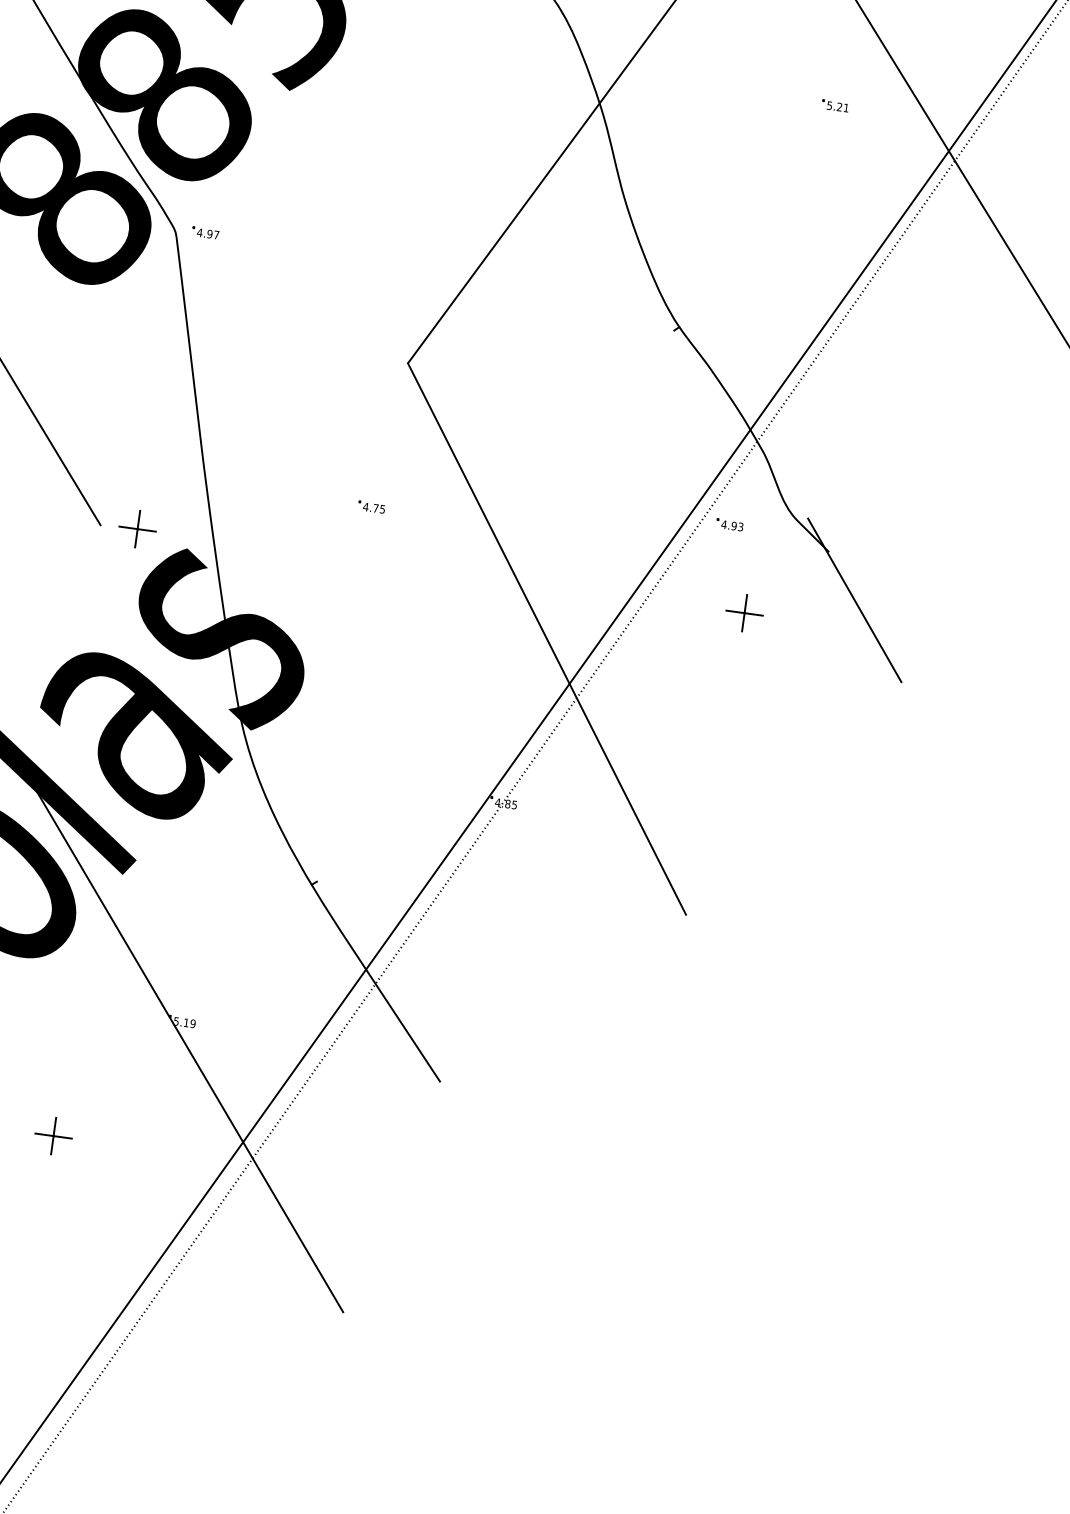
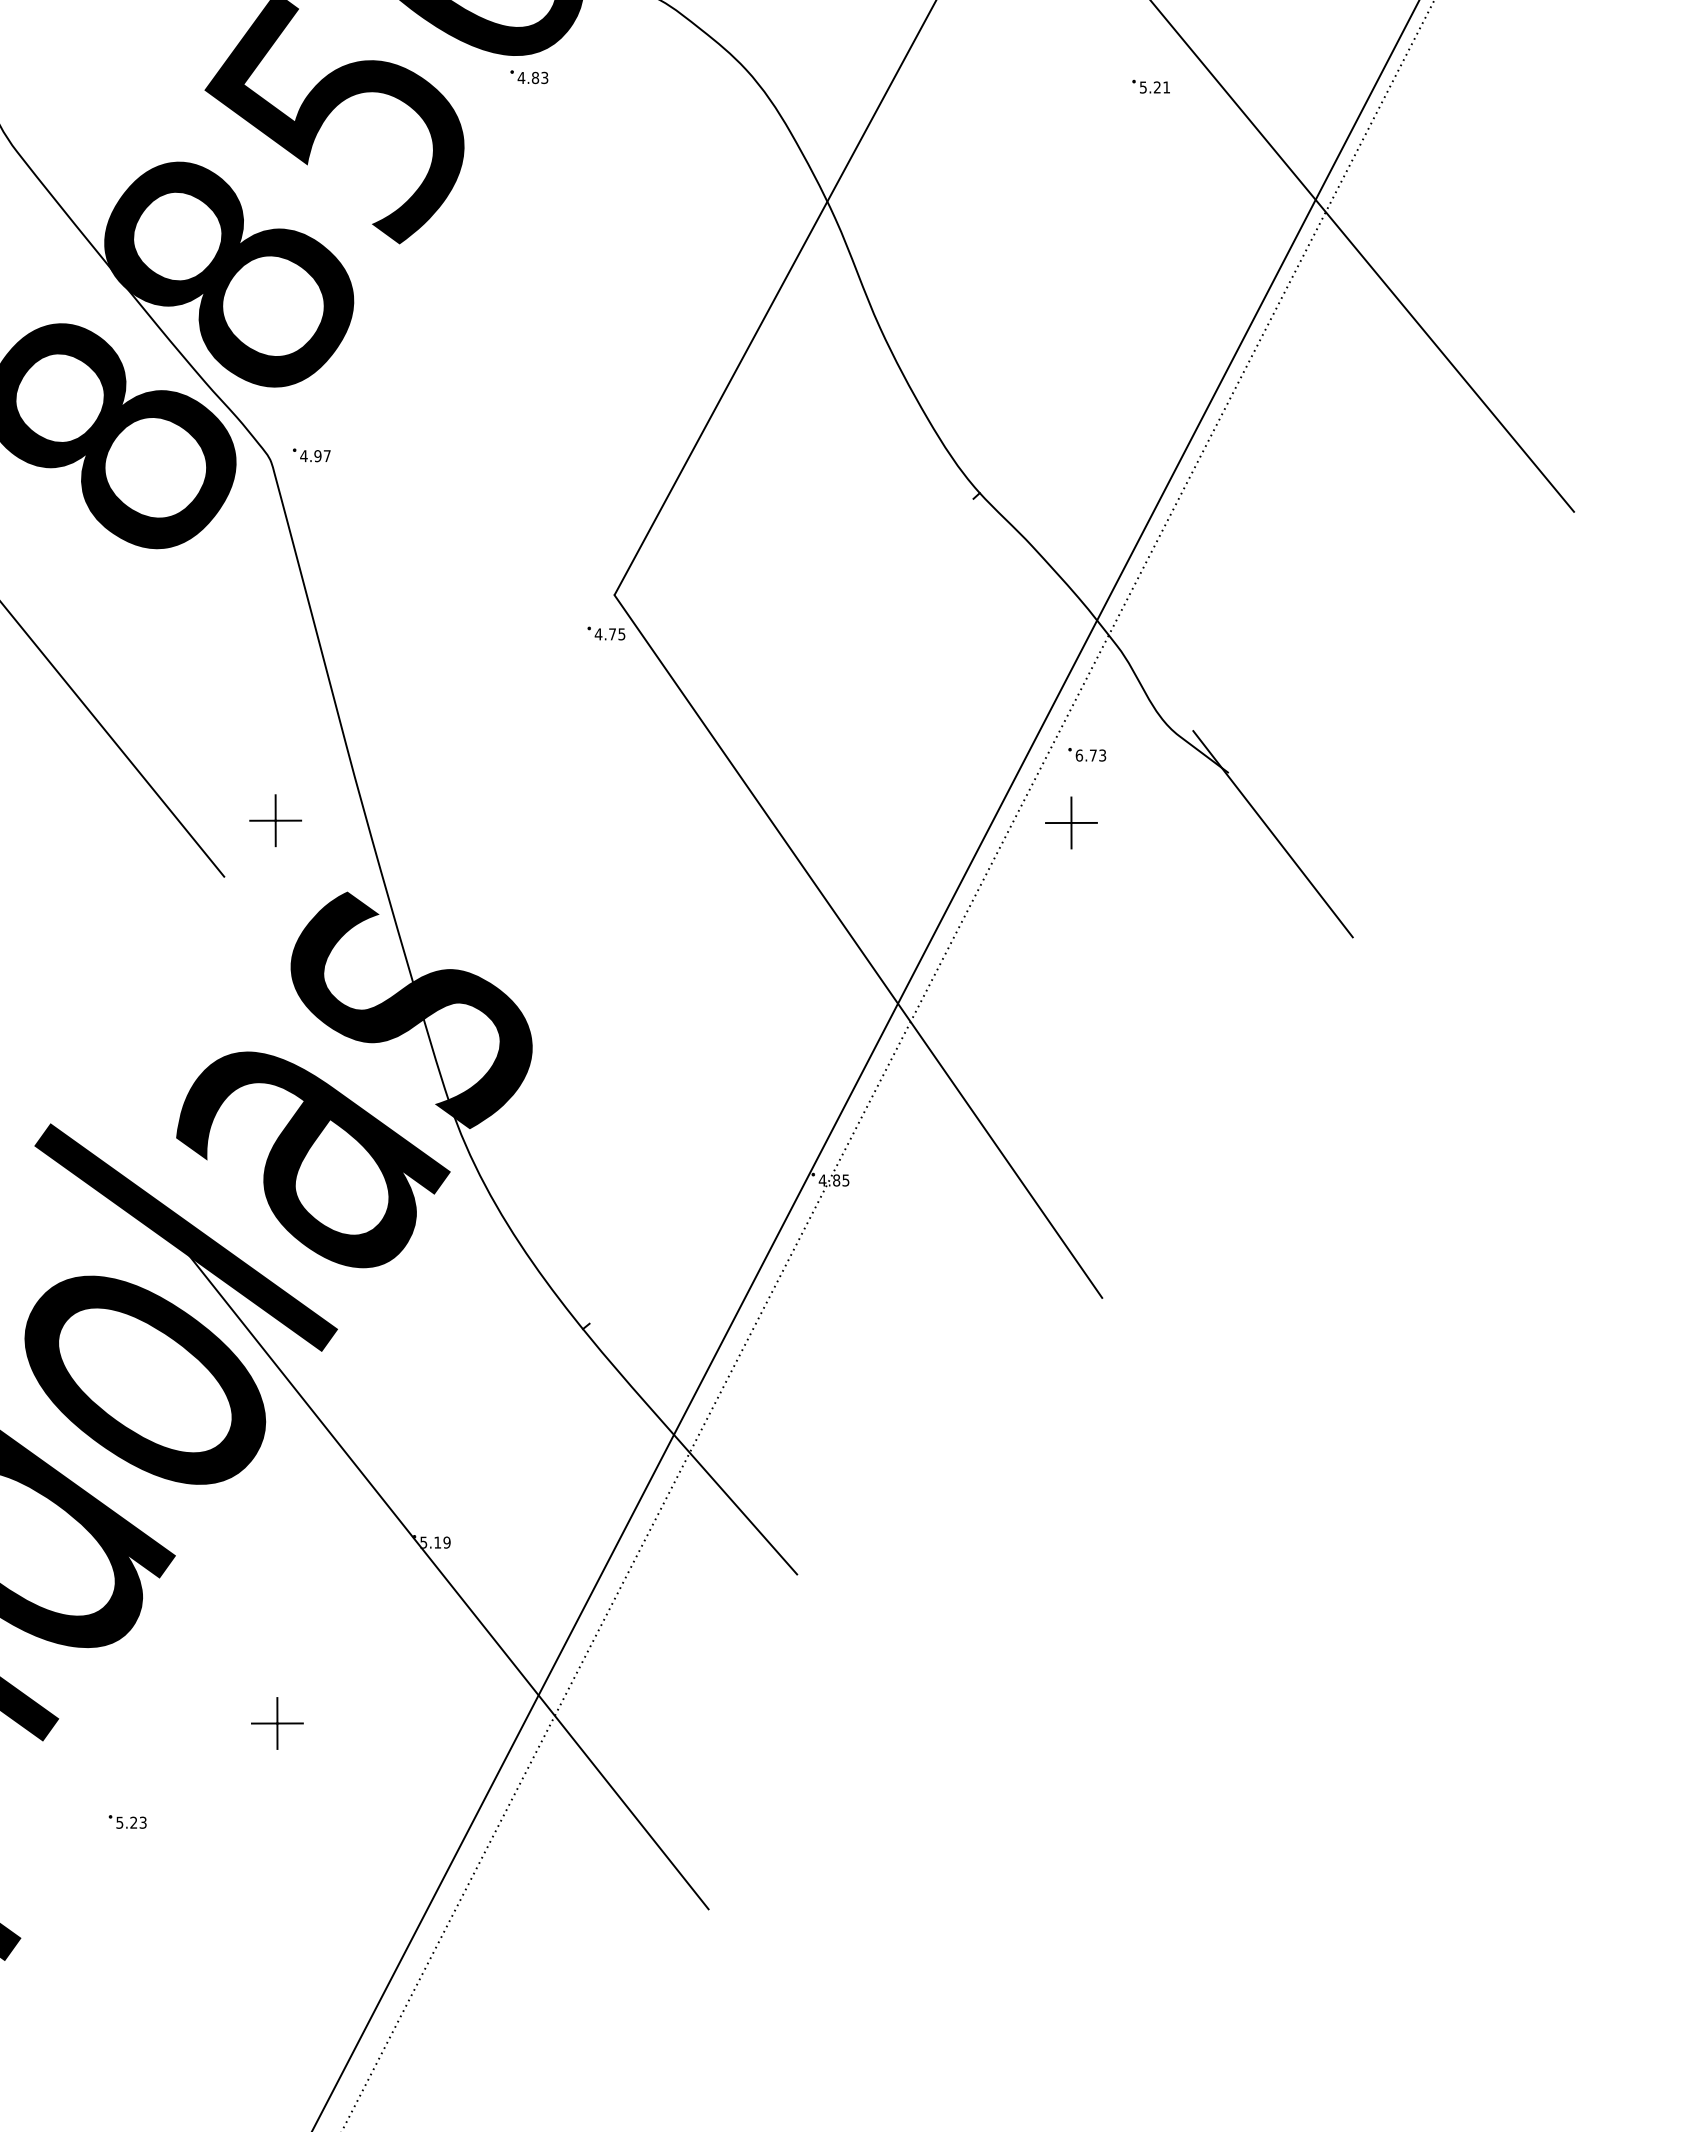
part: (834, 105) -> (1150, 86), moved
part: (371, 507) -> (606, 633), moved
text: (728, 525) -> (1085, 755), 4.93 -> 6.73
part: (137, 528) -> (275, 820), moved
part: (744, 612) -> (1071, 822), moved

